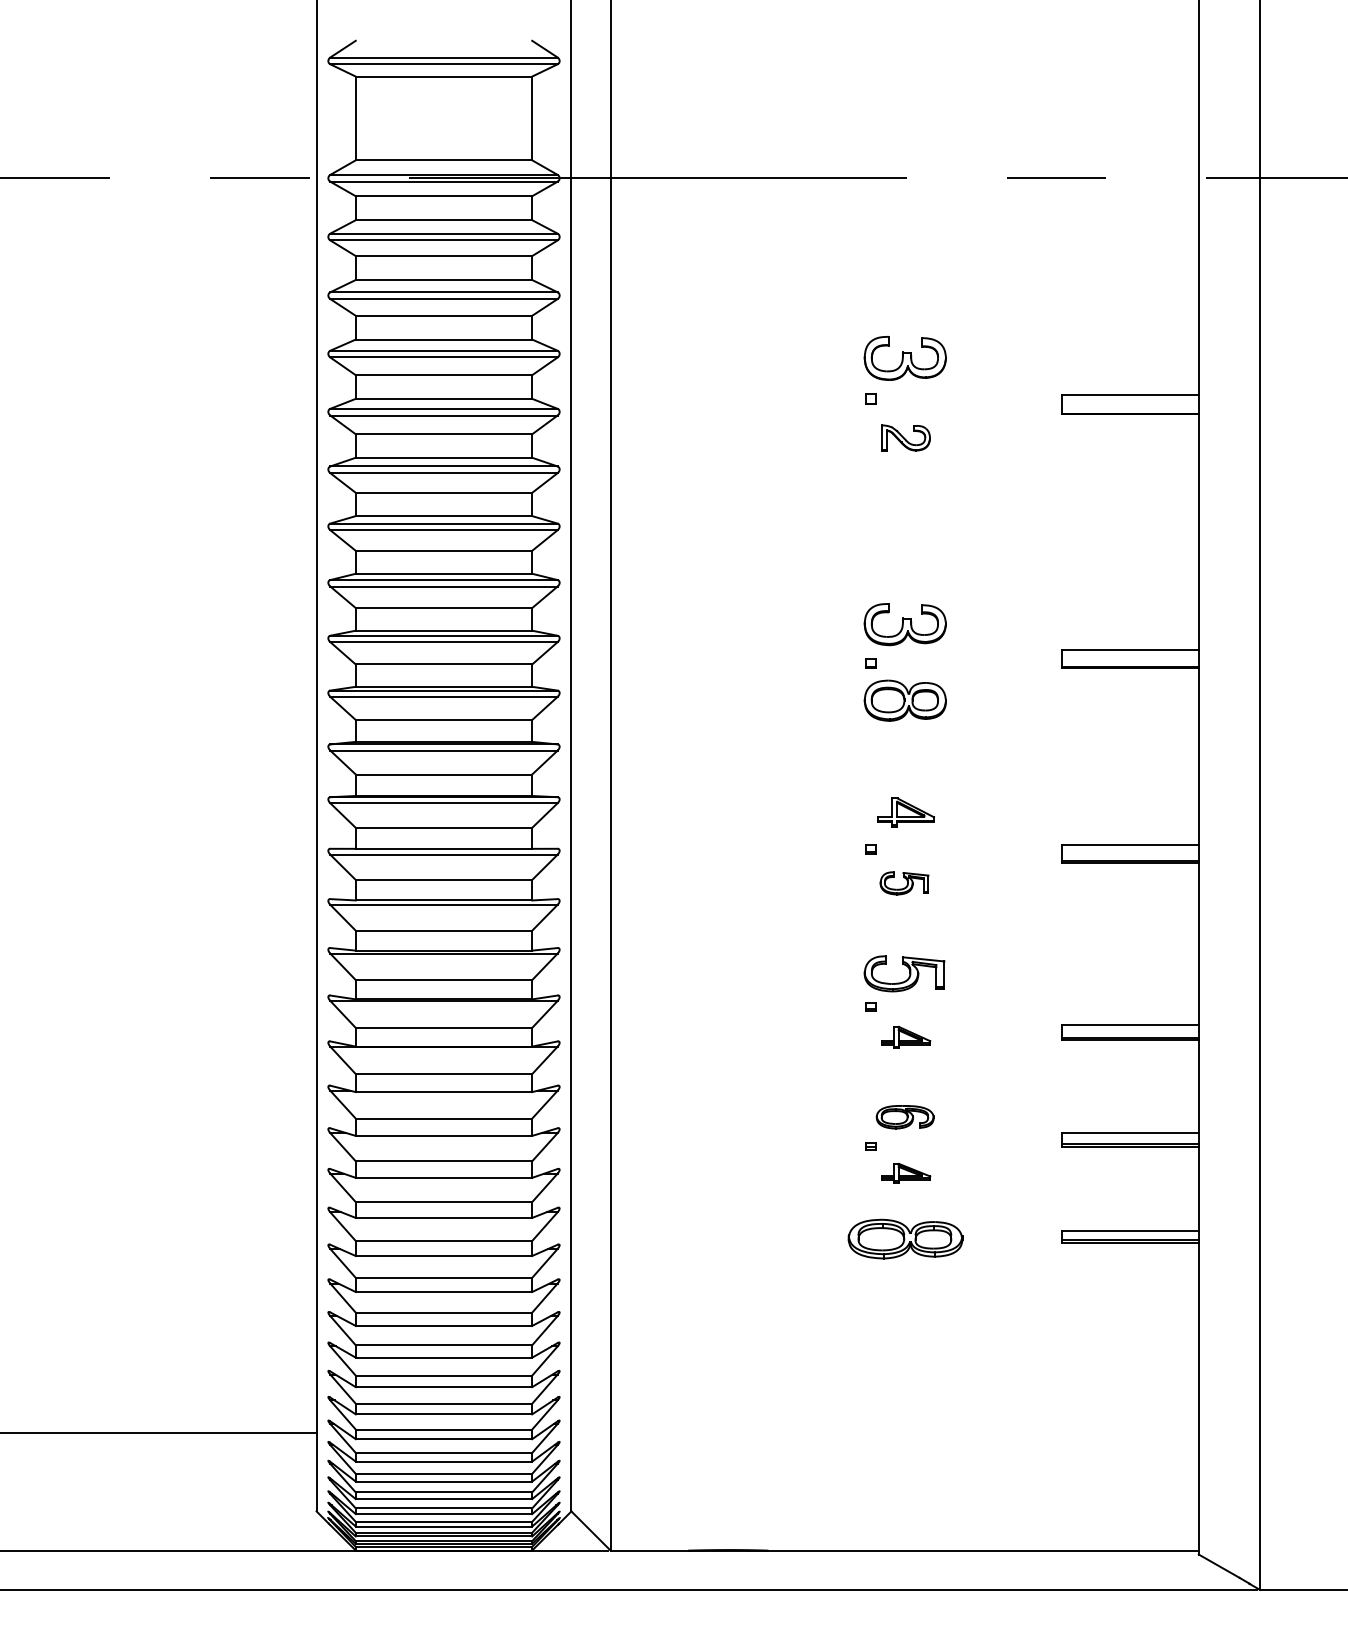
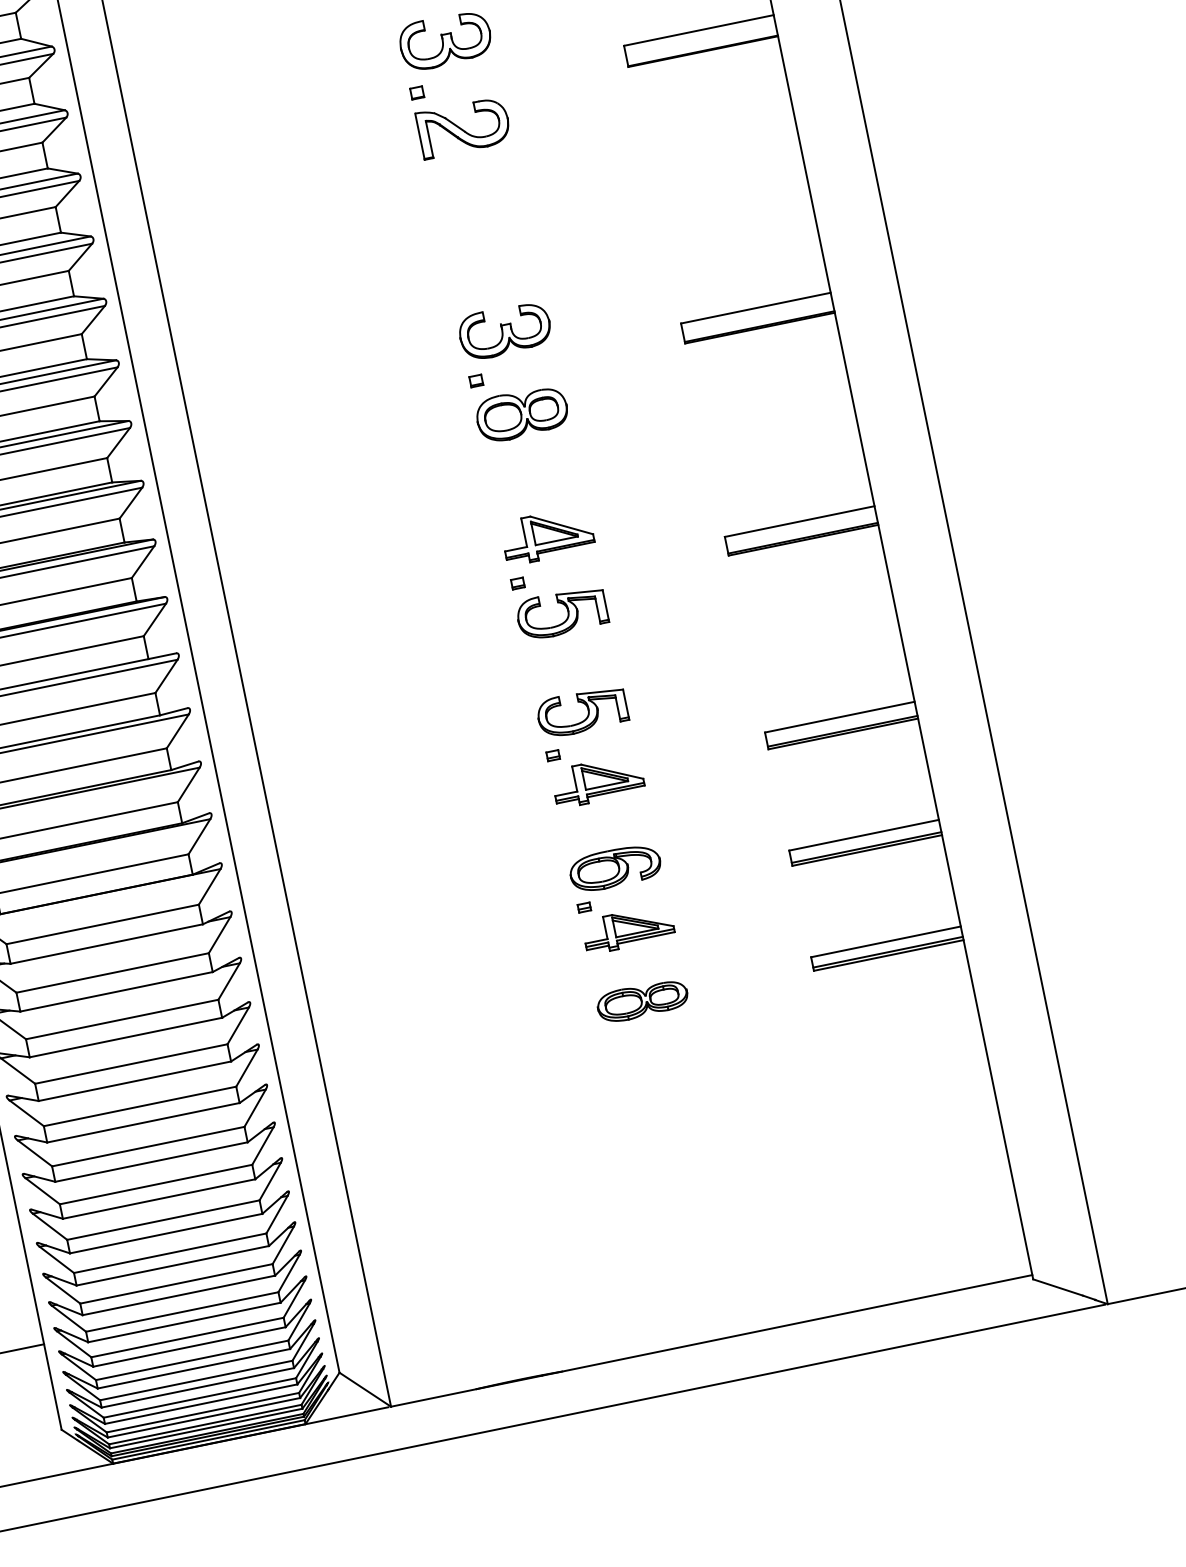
part: (905, 437) -> (463, 127), size x1.67
part: (905, 812) -> (547, 535), size x1.43
part: (904, 883) -> (562, 613), size x1.67
part: (906, 1037) -> (598, 781), size x1.67
part: (904, 1117) -> (614, 868), size x1.43
part: (906, 1172) -> (629, 928), size x1.67
part: (904, 1238) -> (641, 1000), size x0.71

